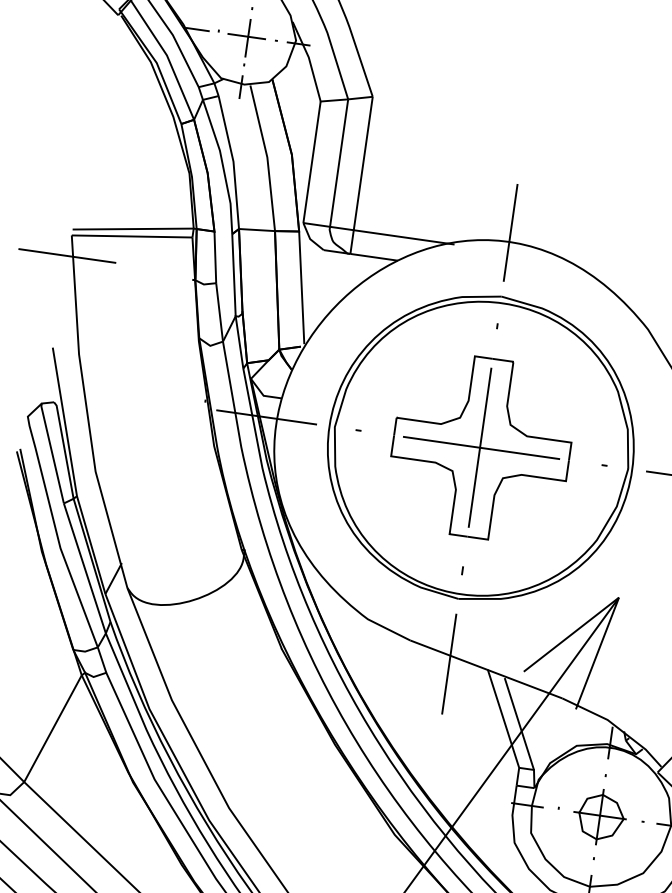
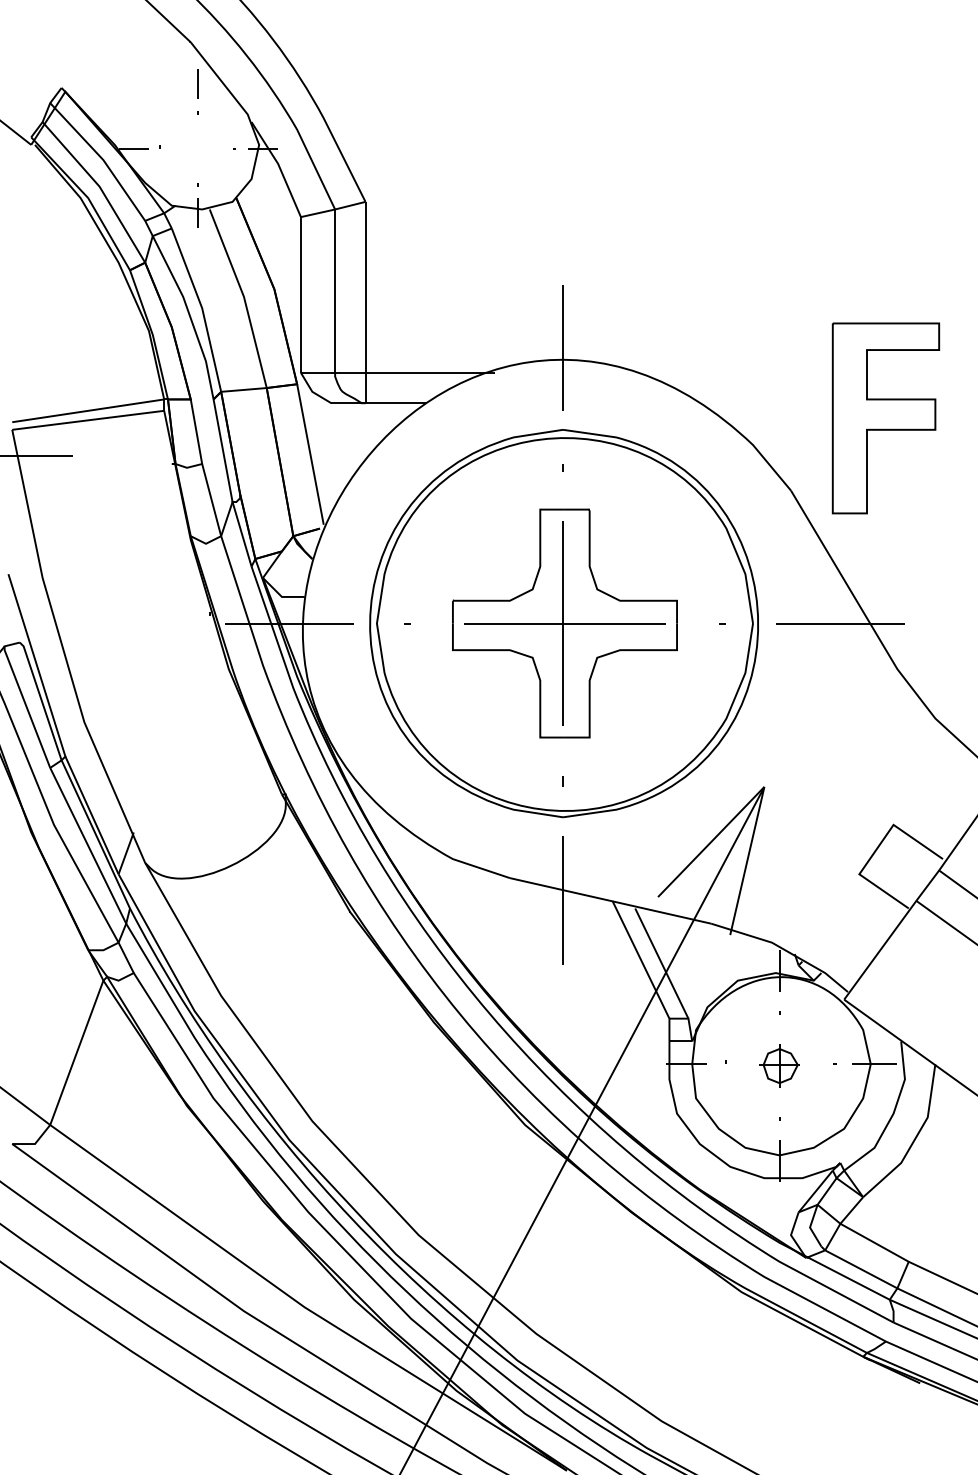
part: (246, 37) -> (196, 150), removed
part: (599, 816) -> (779, 1065), size x0.6

